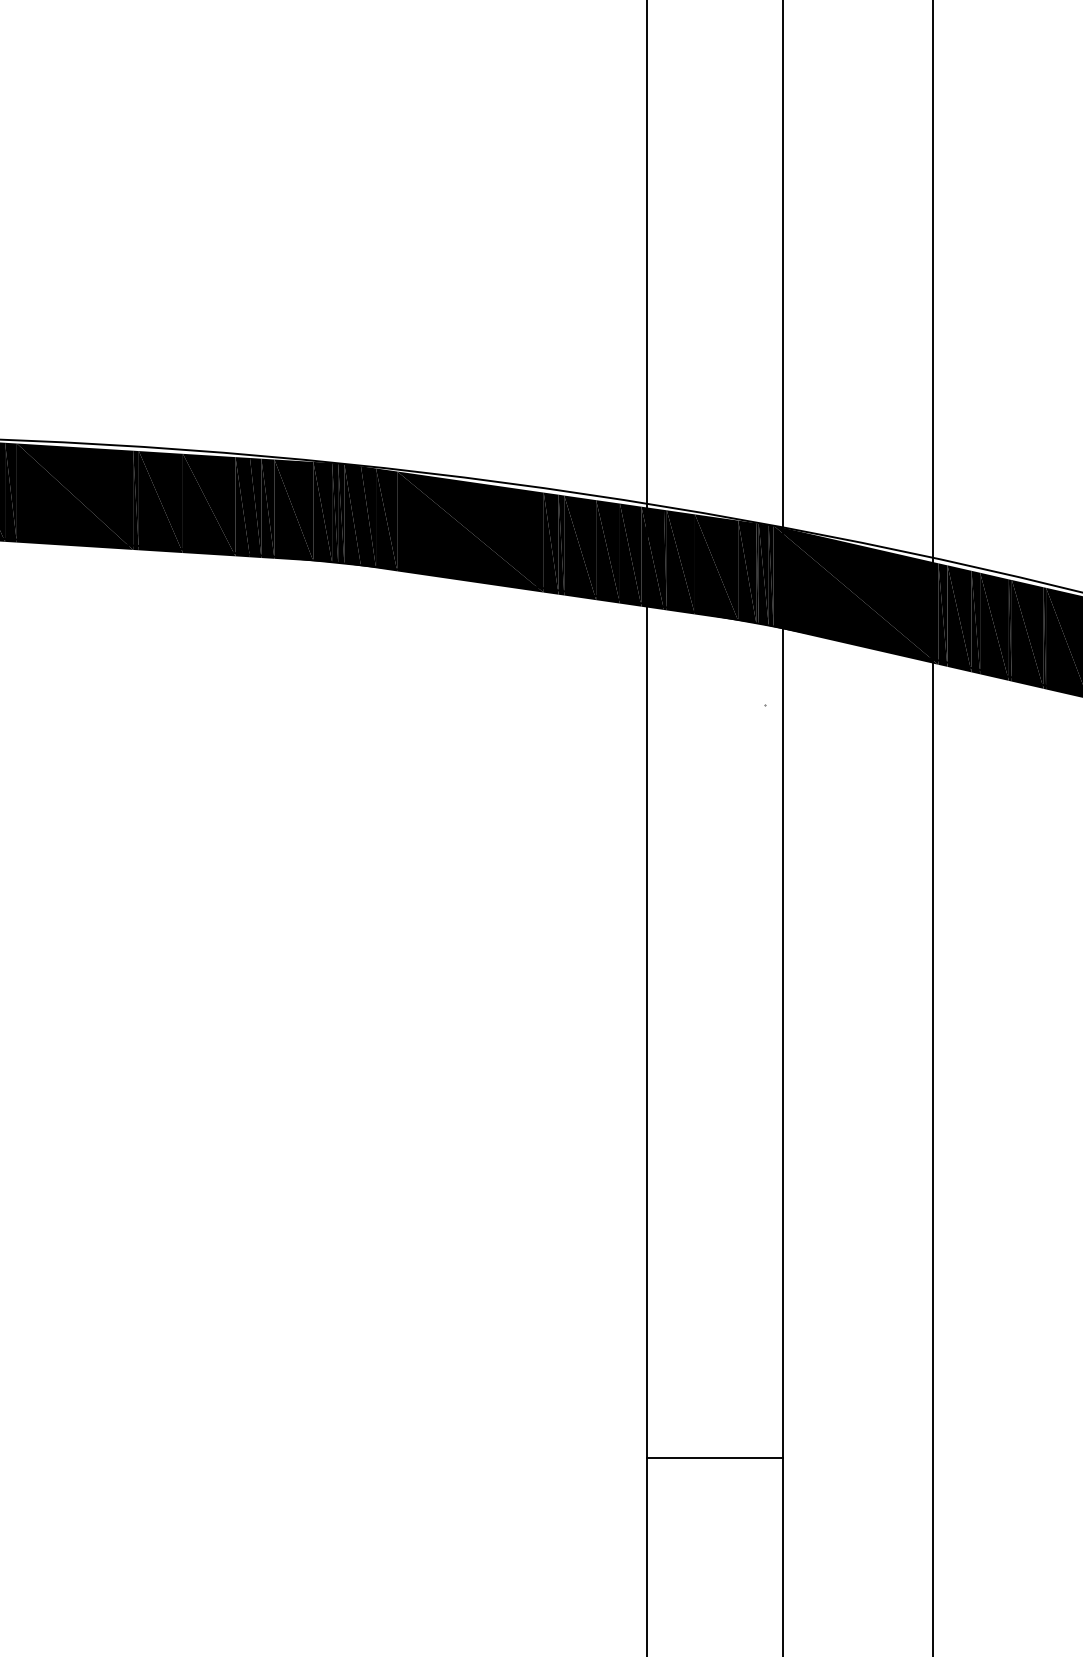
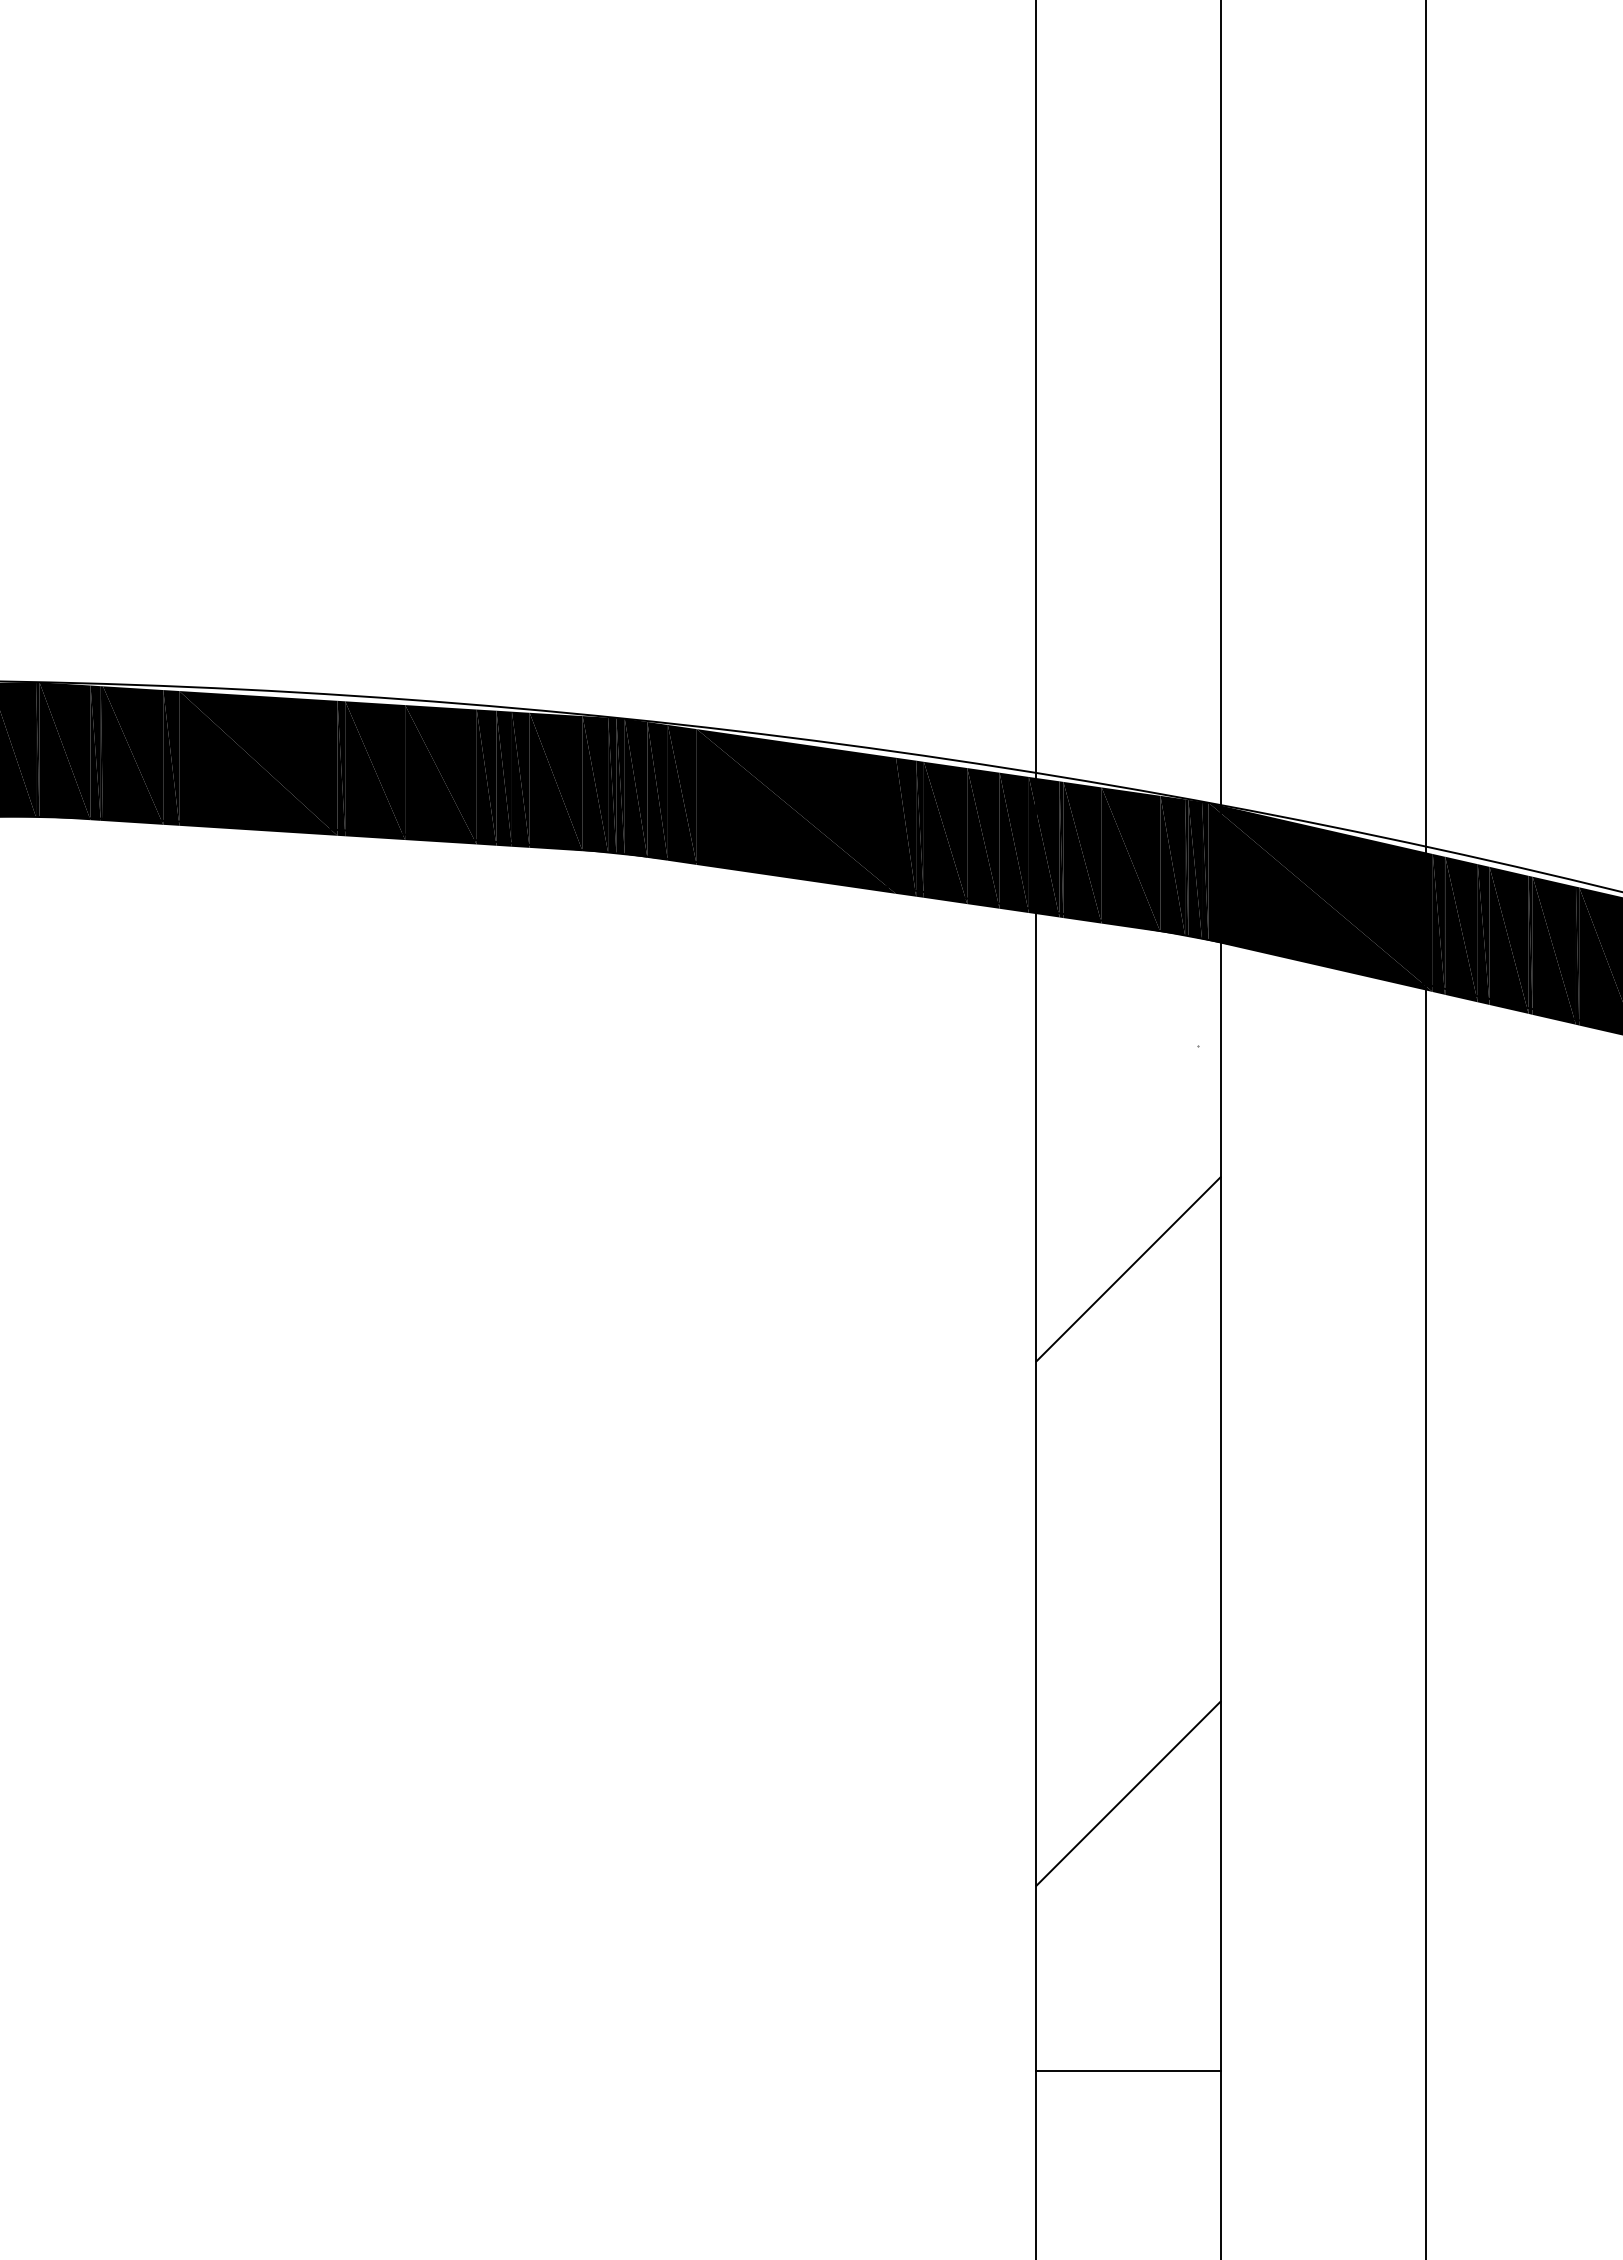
hatch: (714, 1061) -> (1128, 1531), added

